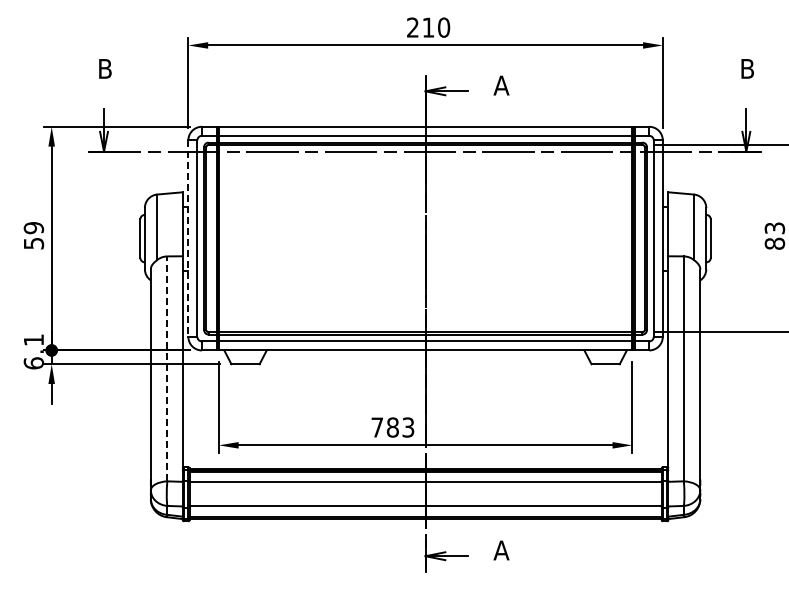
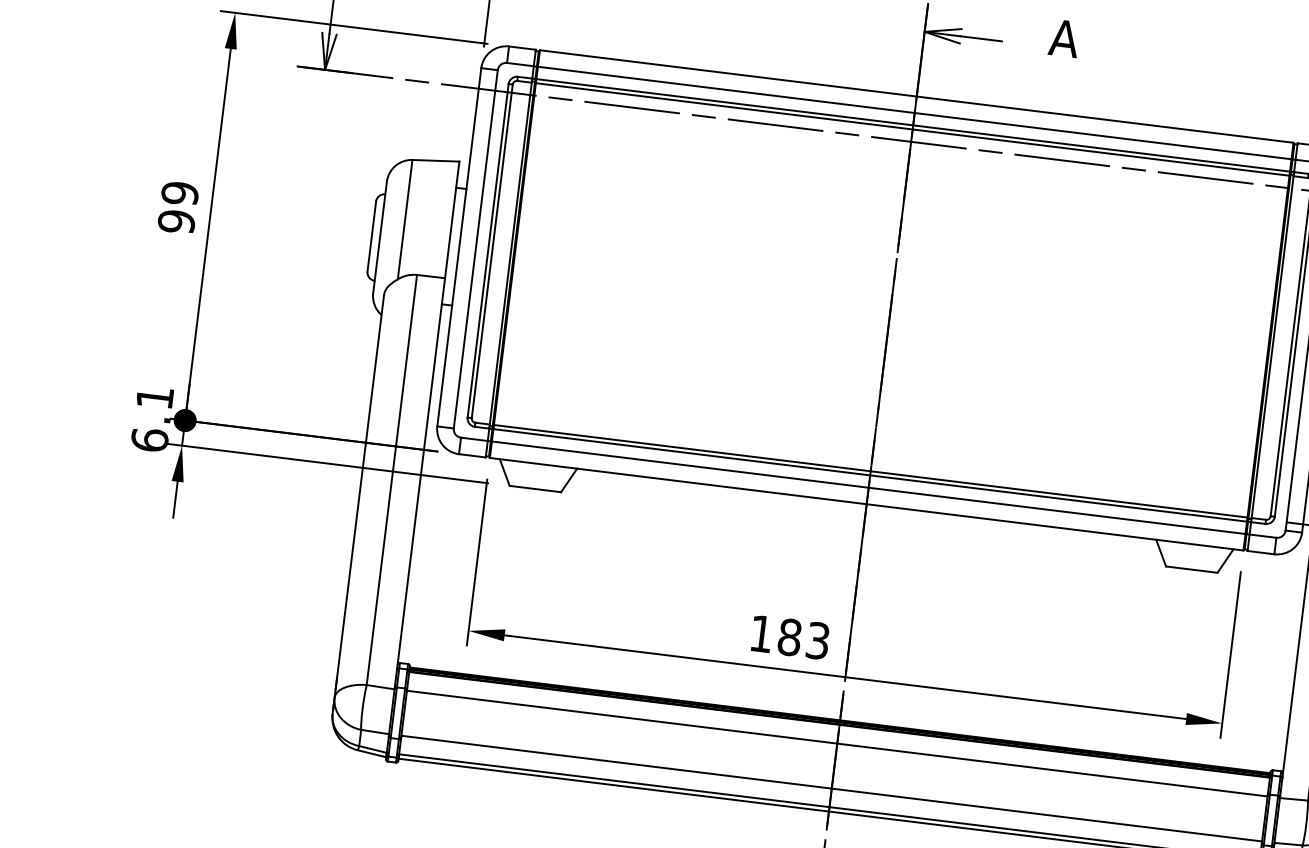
line: (188, 239) -> (459, 248), dashed -> solid
text: (33, 243) -> (175, 221), 59 -> 99
line: (167, 368) -> (392, 479), dashed -> solid
text: (377, 427) -> (761, 633), 783 -> 183

